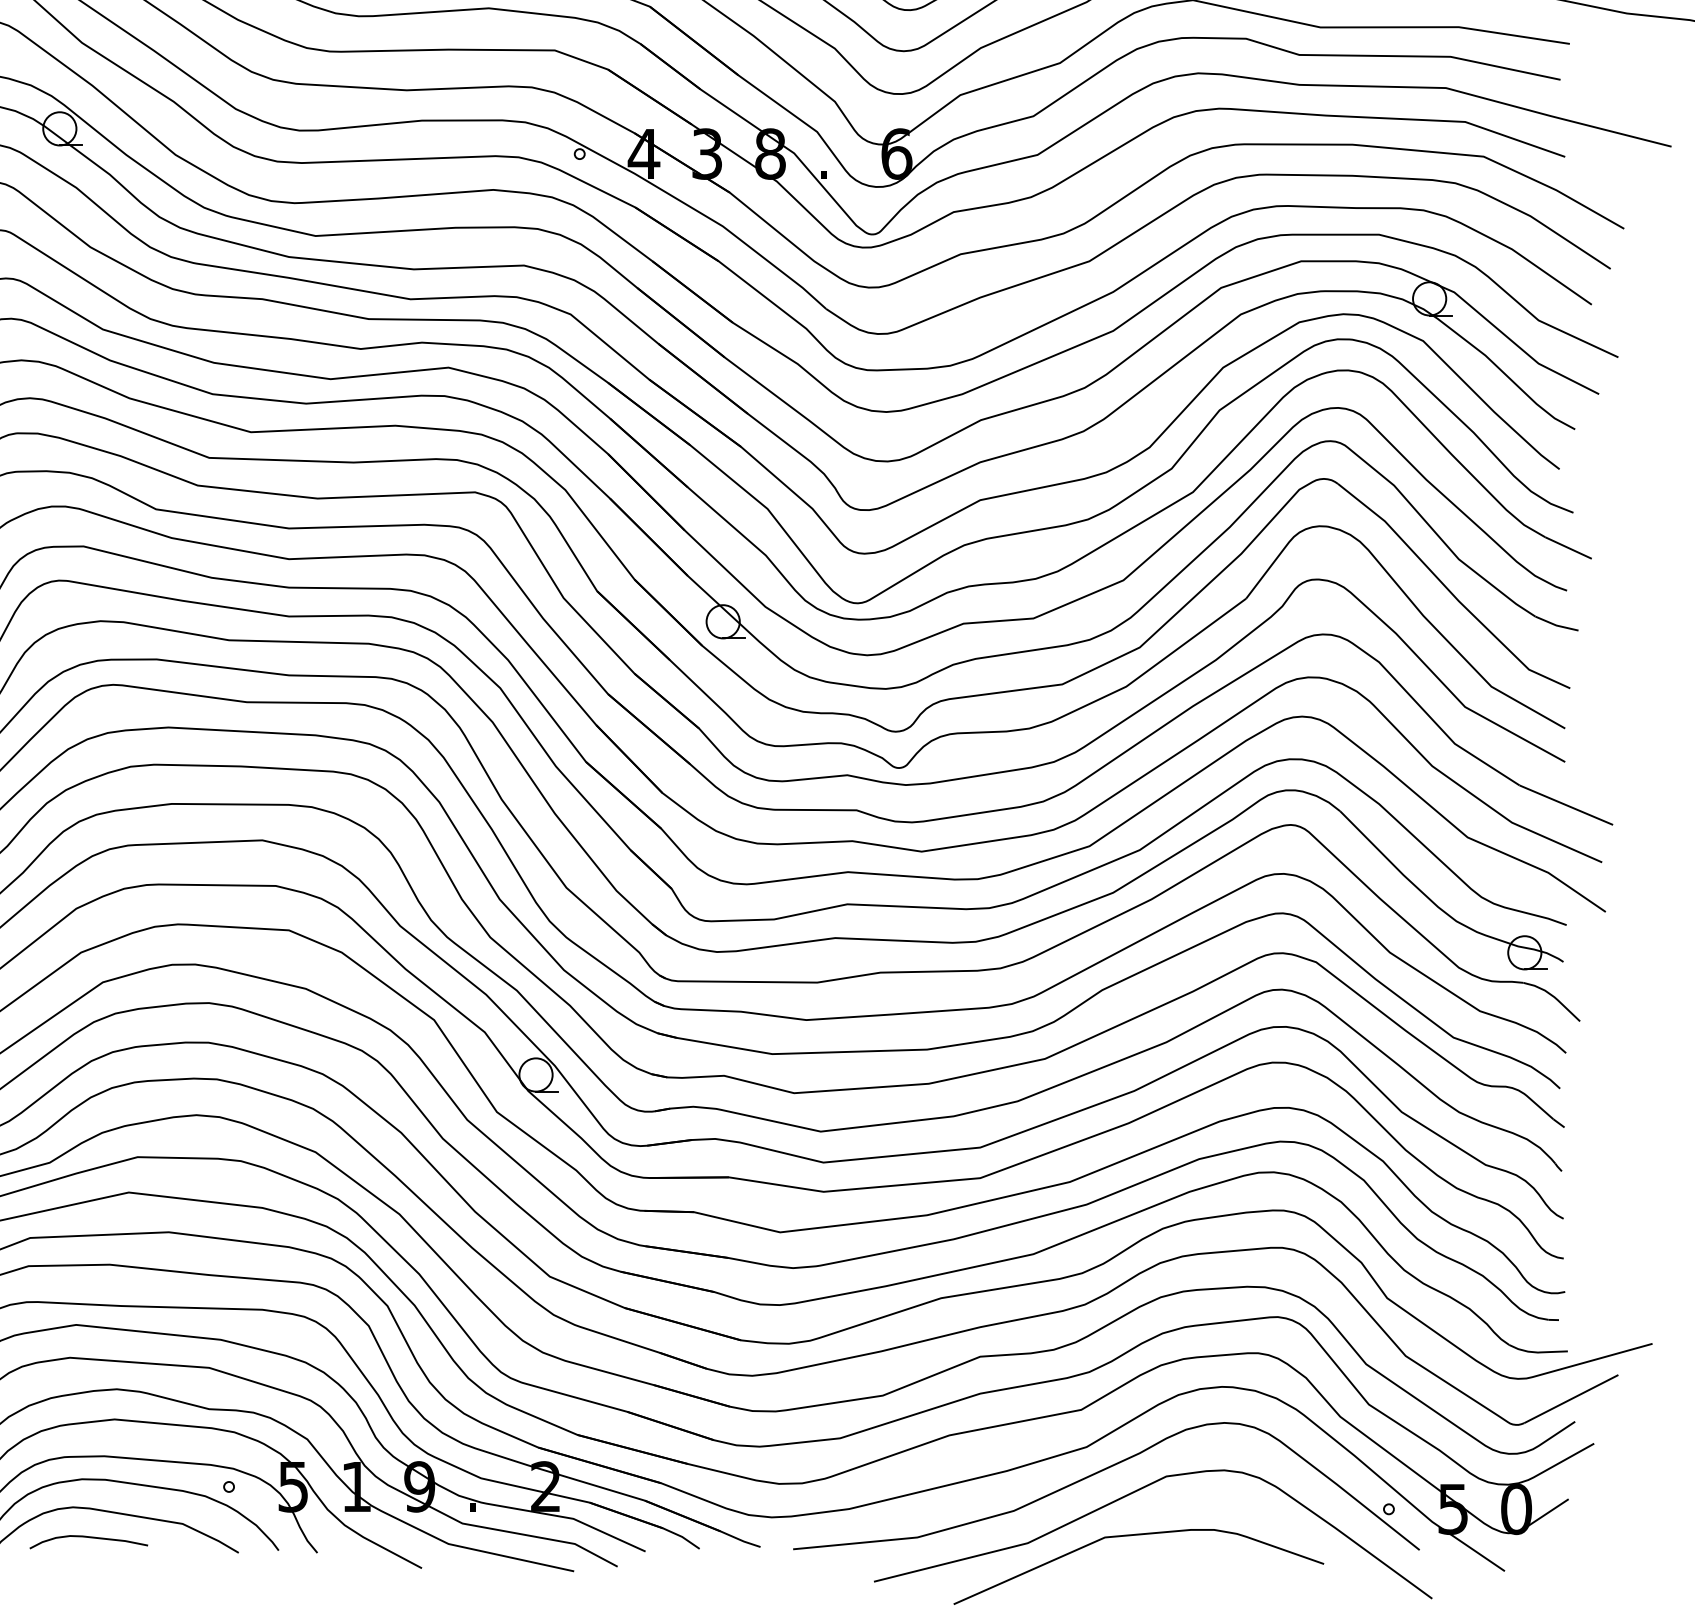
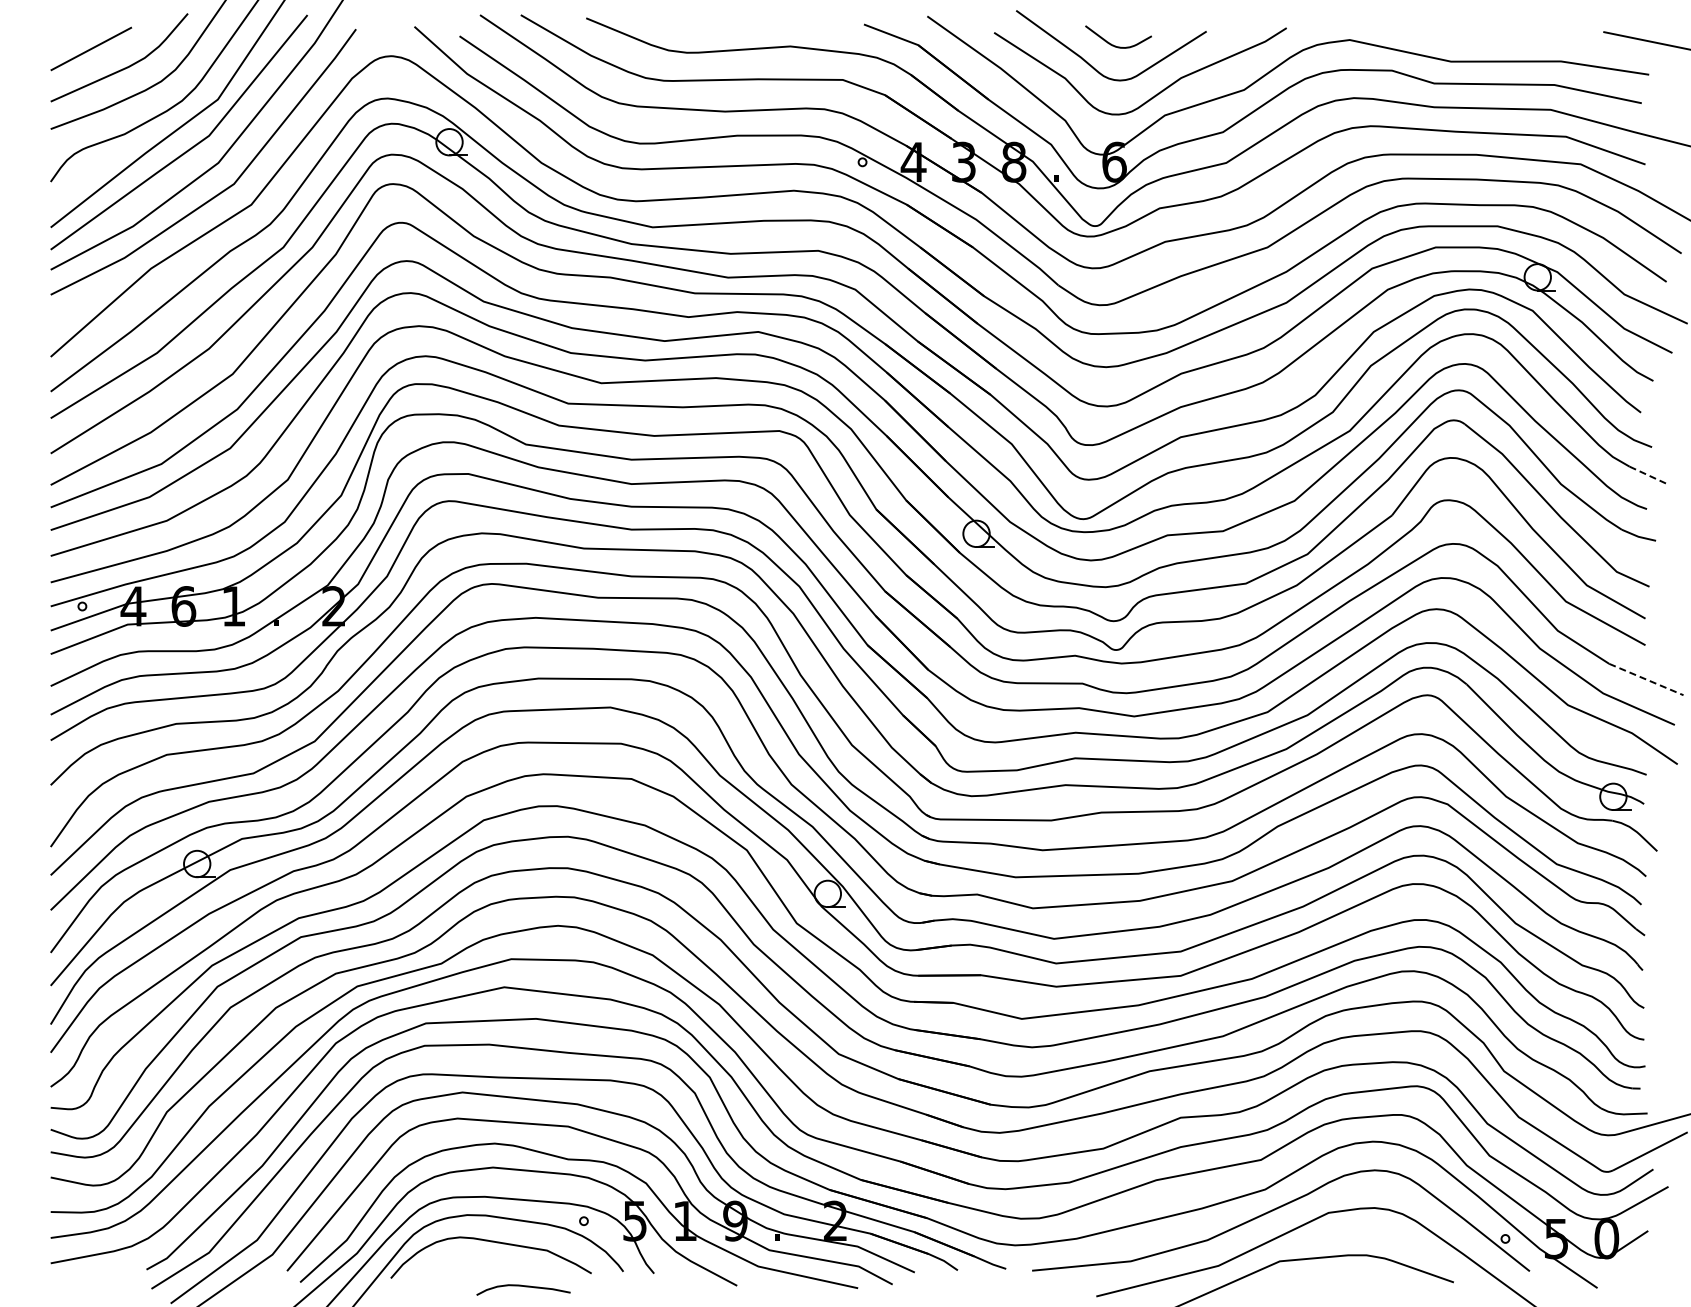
line: (1568, 548) -> (1648, 475), solid -> dashed
line: (1566, 805) -> (1646, 679), solid -> dashed
curve: (91, 1538) -> (525, 1287), moved

